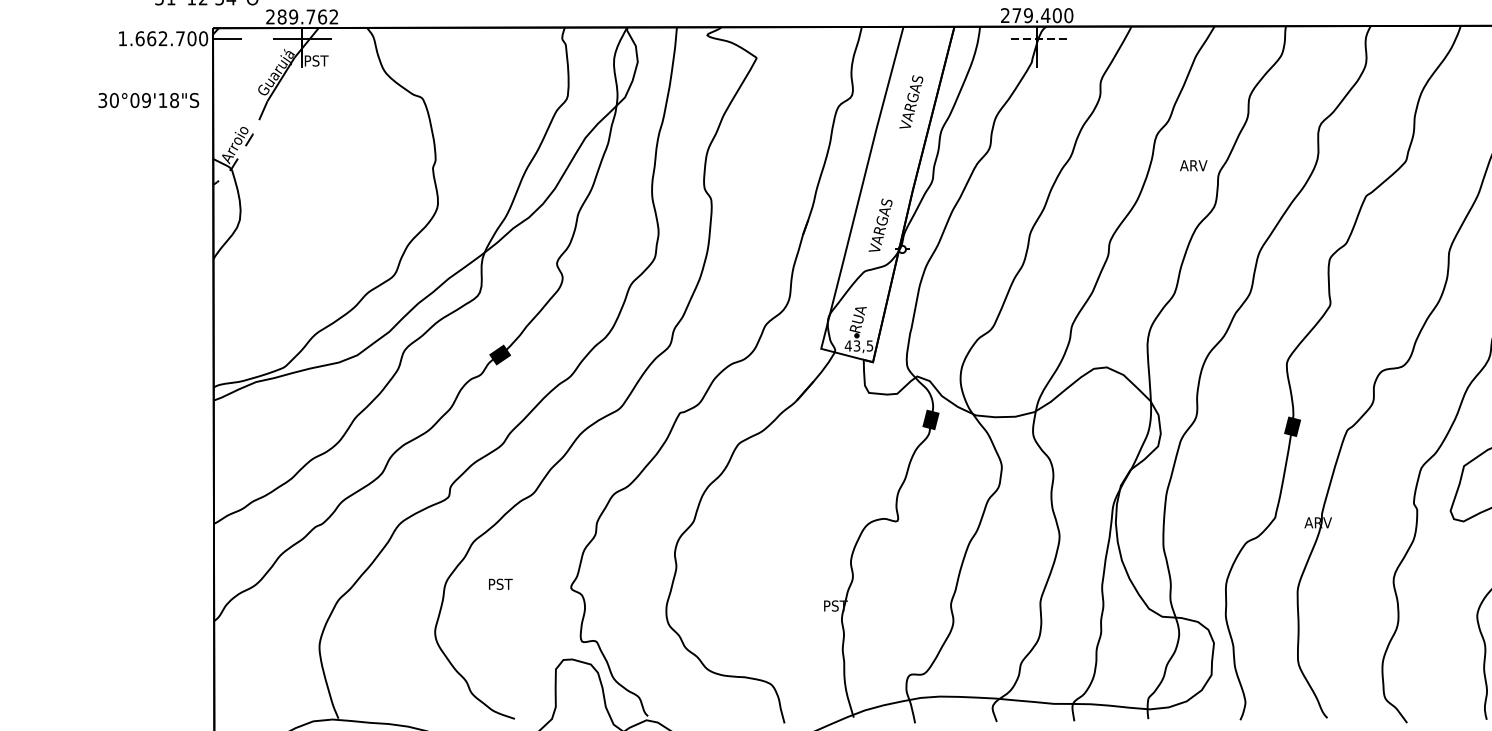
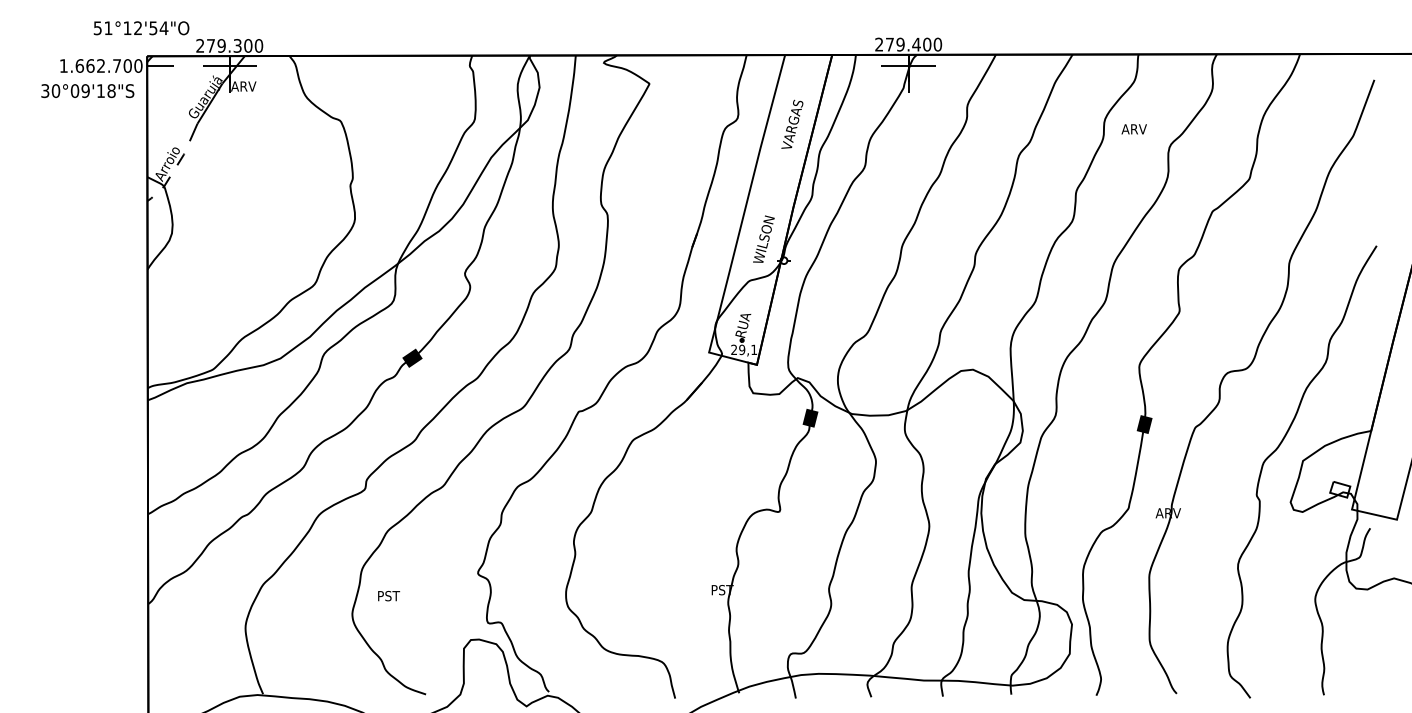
text: (308, 16) -> (235, 45), 289.762 -> 279.300
line: (1037, 39) -> (908, 66), dashed -> solid
text: (317, 60) -> (243, 86), PST -> ARV
text: (148, 100) -> (87, 91), moved
text: (1192, 165) -> (1133, 129), moved
text: (880, 224) -> (763, 237), VARGAS -> WILSON
text: (858, 345) -> (743, 349), 43,5 -> 29,1
text: (501, 584) -> (389, 596), moved

